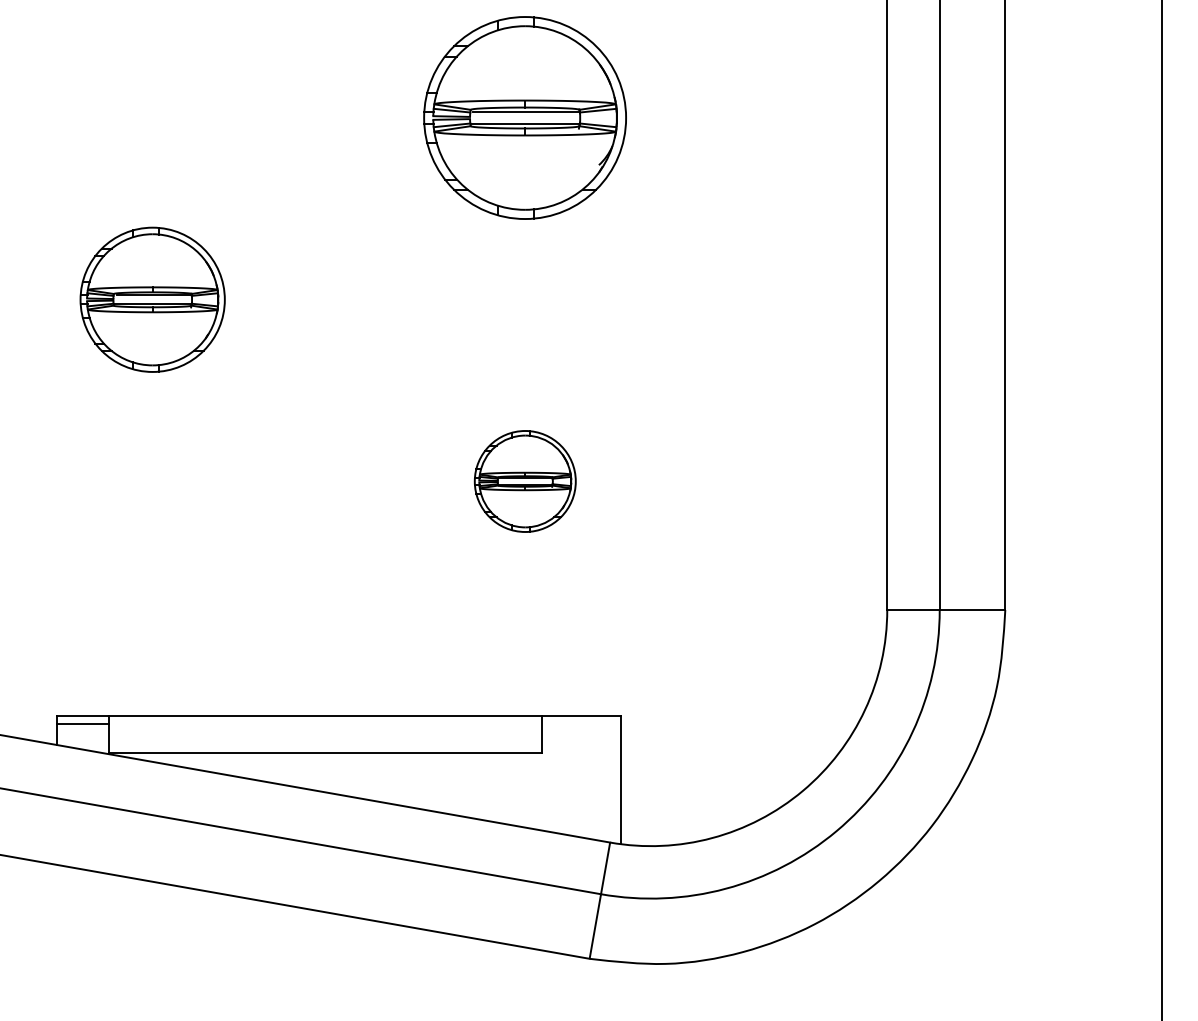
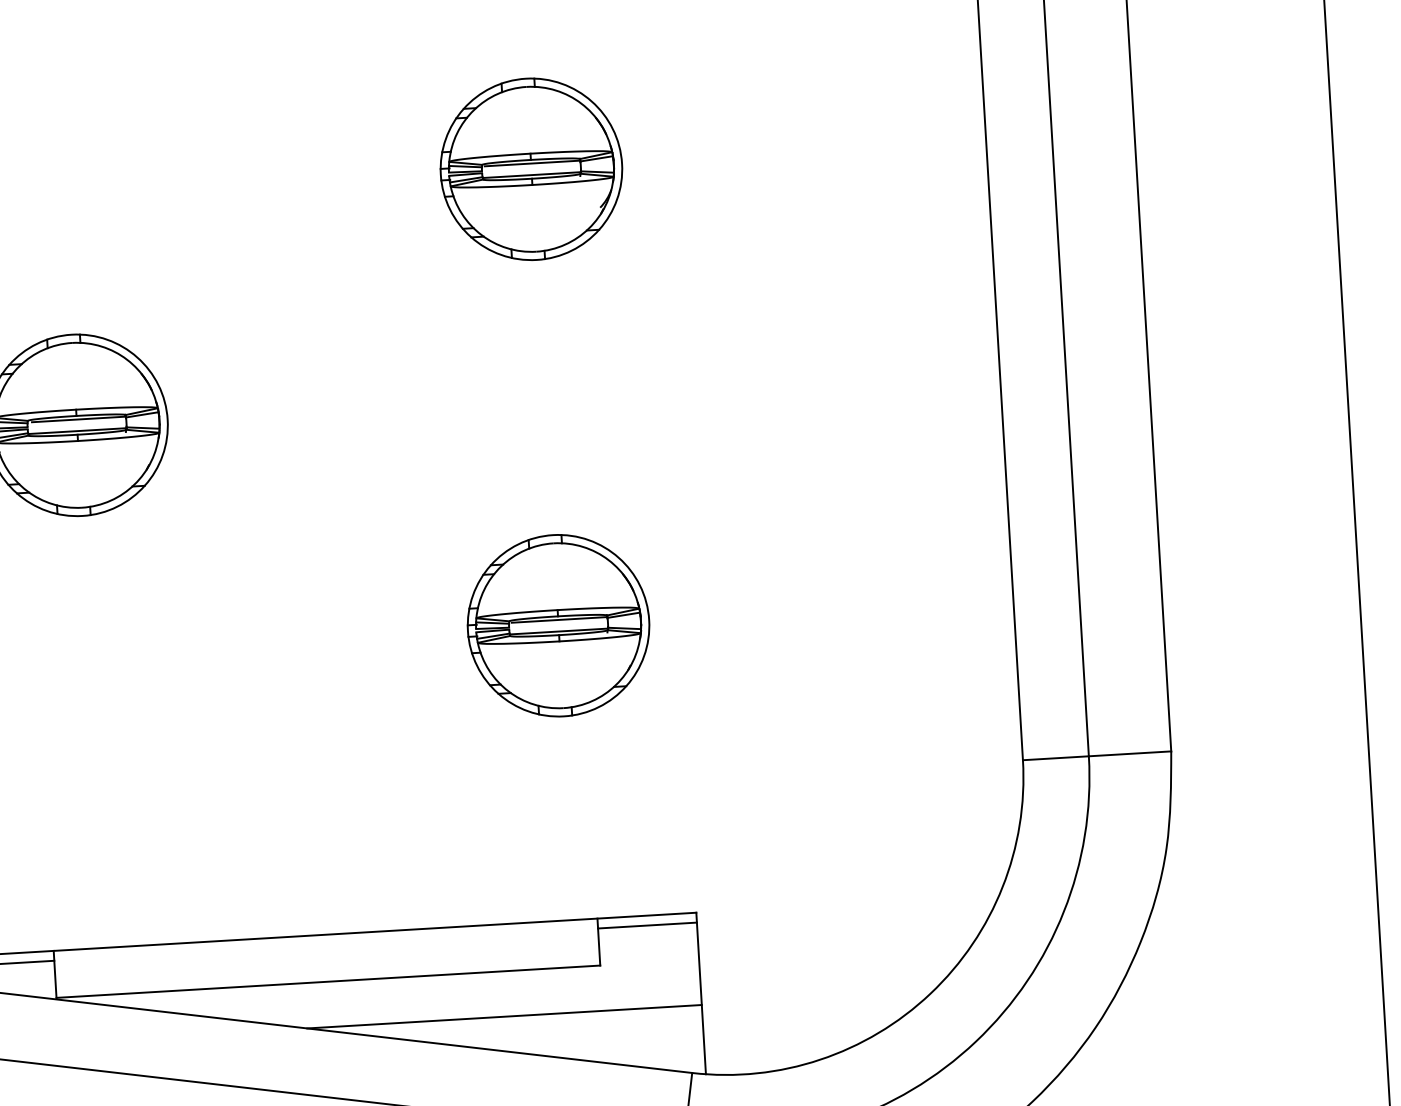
part: (525, 118) -> (531, 169), size x0.71
part: (525, 481) -> (558, 625), size x1.43
line: (581, 723) -> (647, 925), added
line: (463, 789) -> (504, 1017), added

